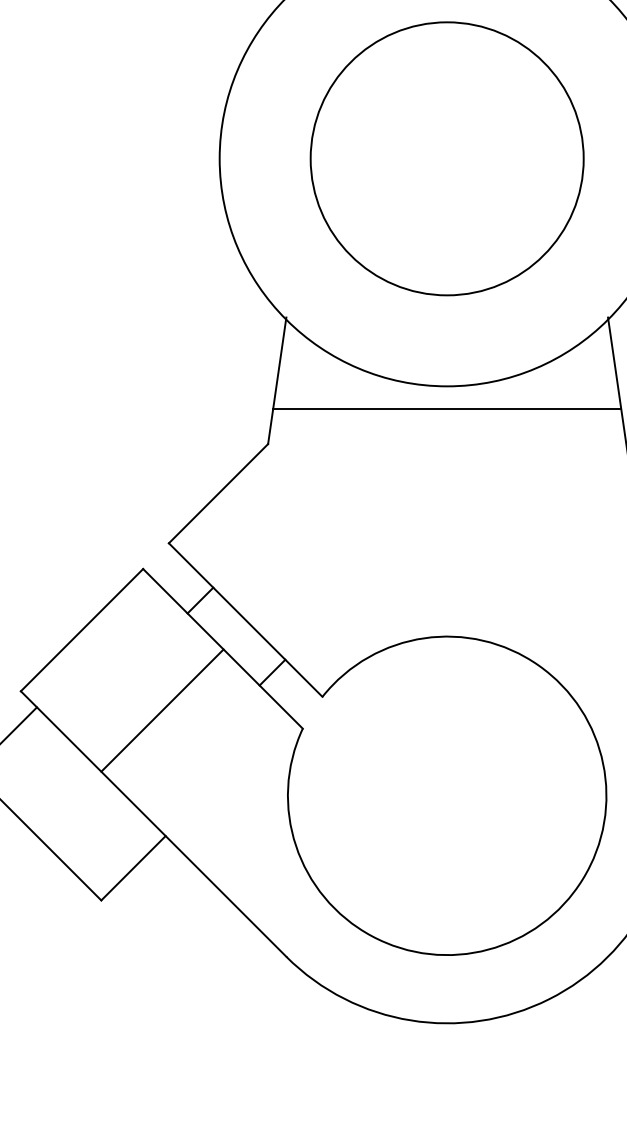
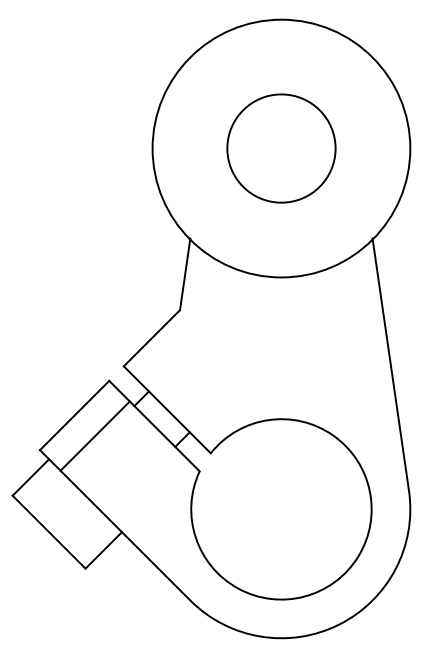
circle: (447, 158) -> (281, 148), size x0.7
line: (447, 409) -> (281, 290), removed
line: (161, 709) -> (94, 435), moved

